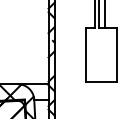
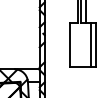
line: (110, 55) -> (90, 45), added

